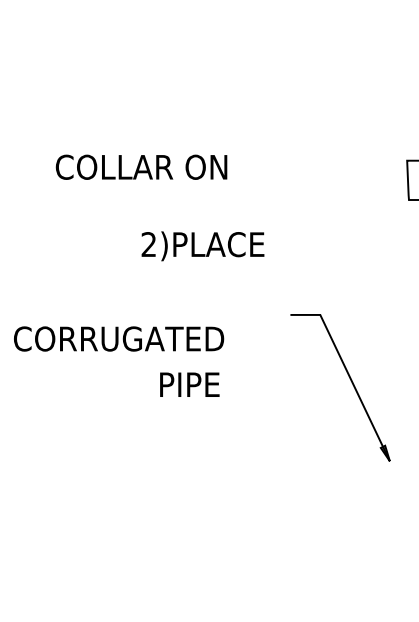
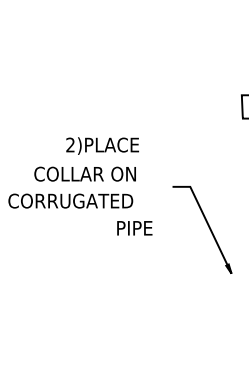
text: (140, 166) -> (84, 173), moved
text: (202, 245) -> (102, 145), moved
text: (189, 385) -> (134, 228), moved

